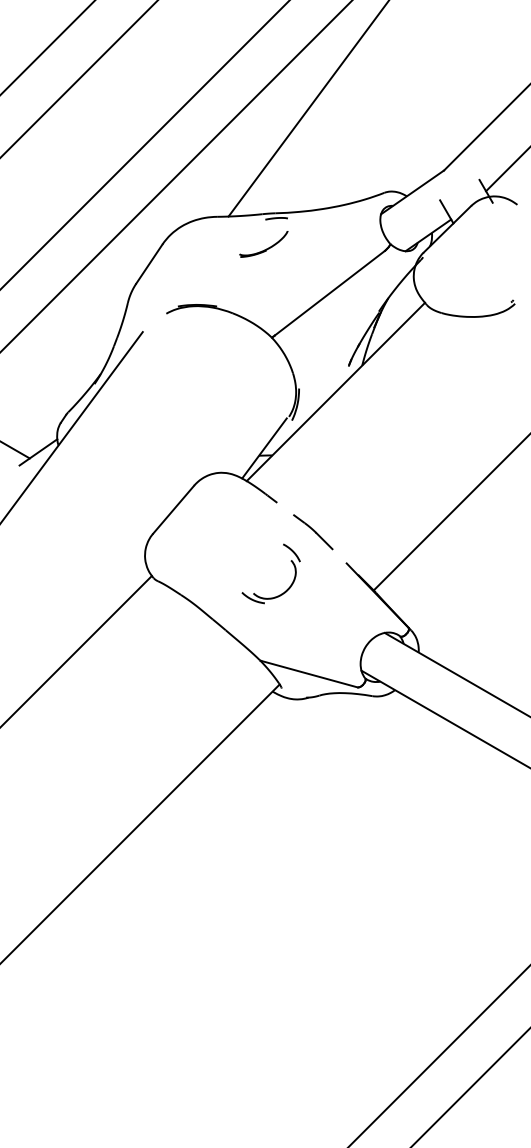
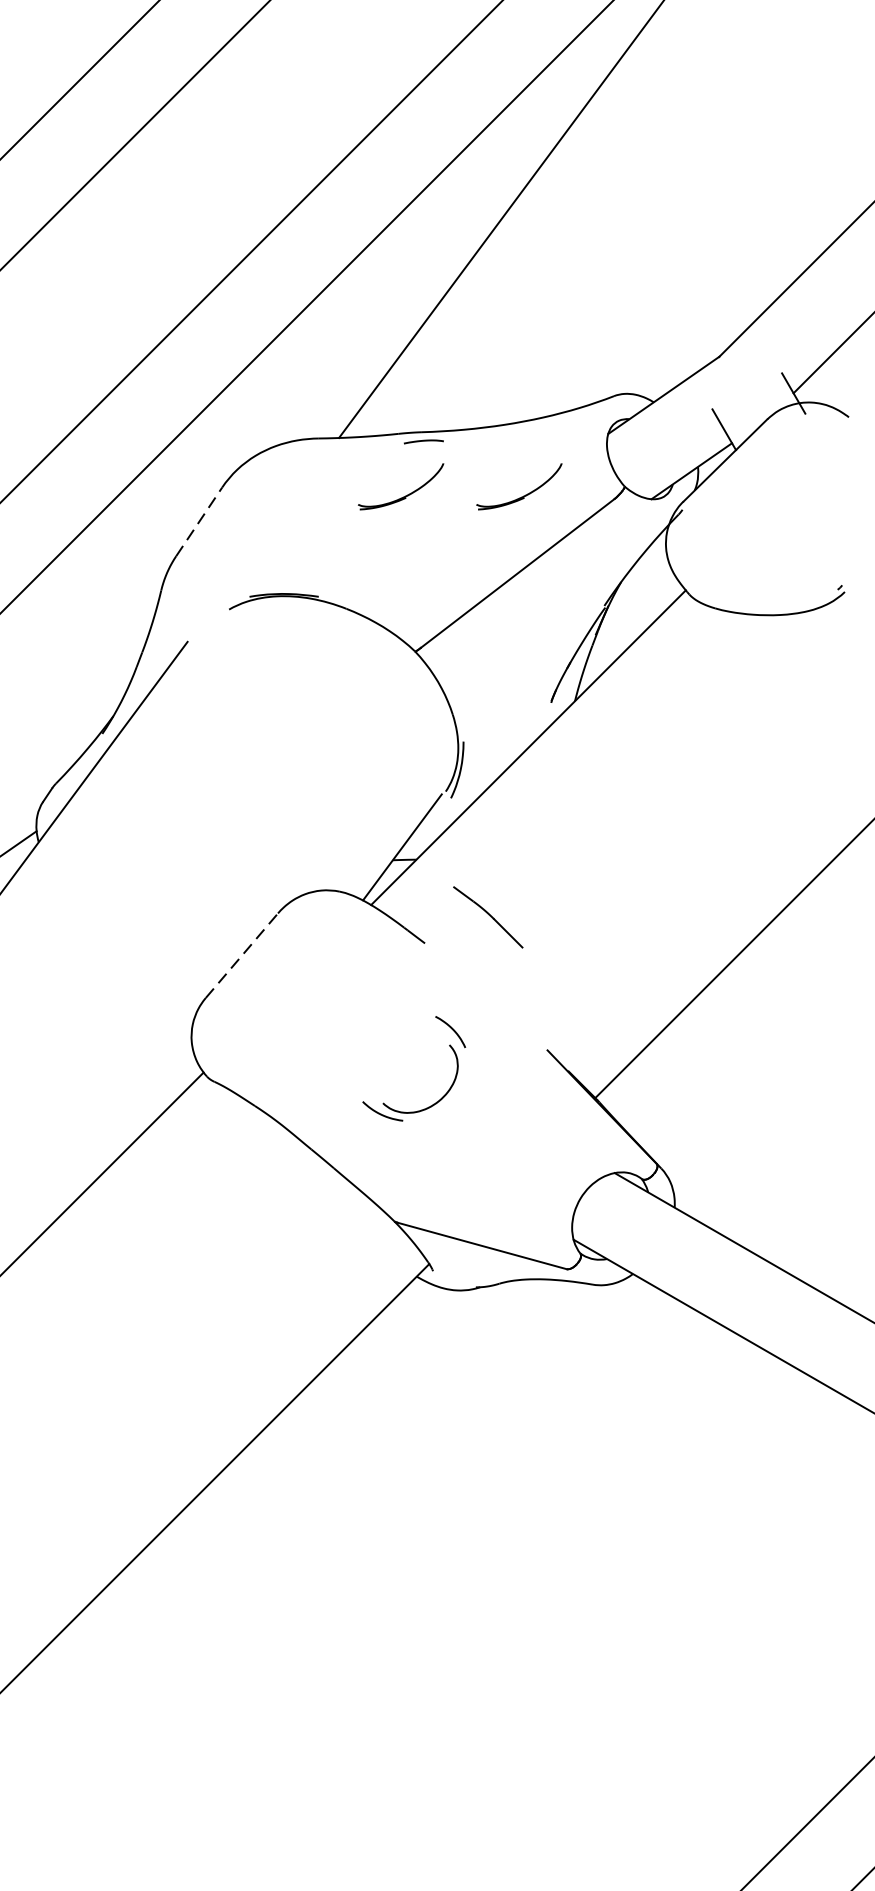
part: (330, 244) -> (518, 487), added
line: (149, 263) -> (199, 520), solid -> dashed
line: (173, 509) -> (241, 955), solid -> dashed
part: (313, 532) -> (488, 918), moved

